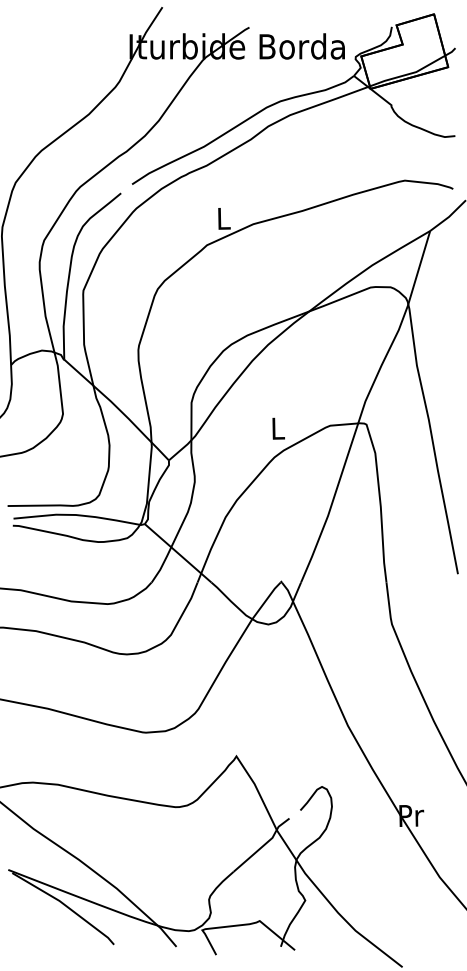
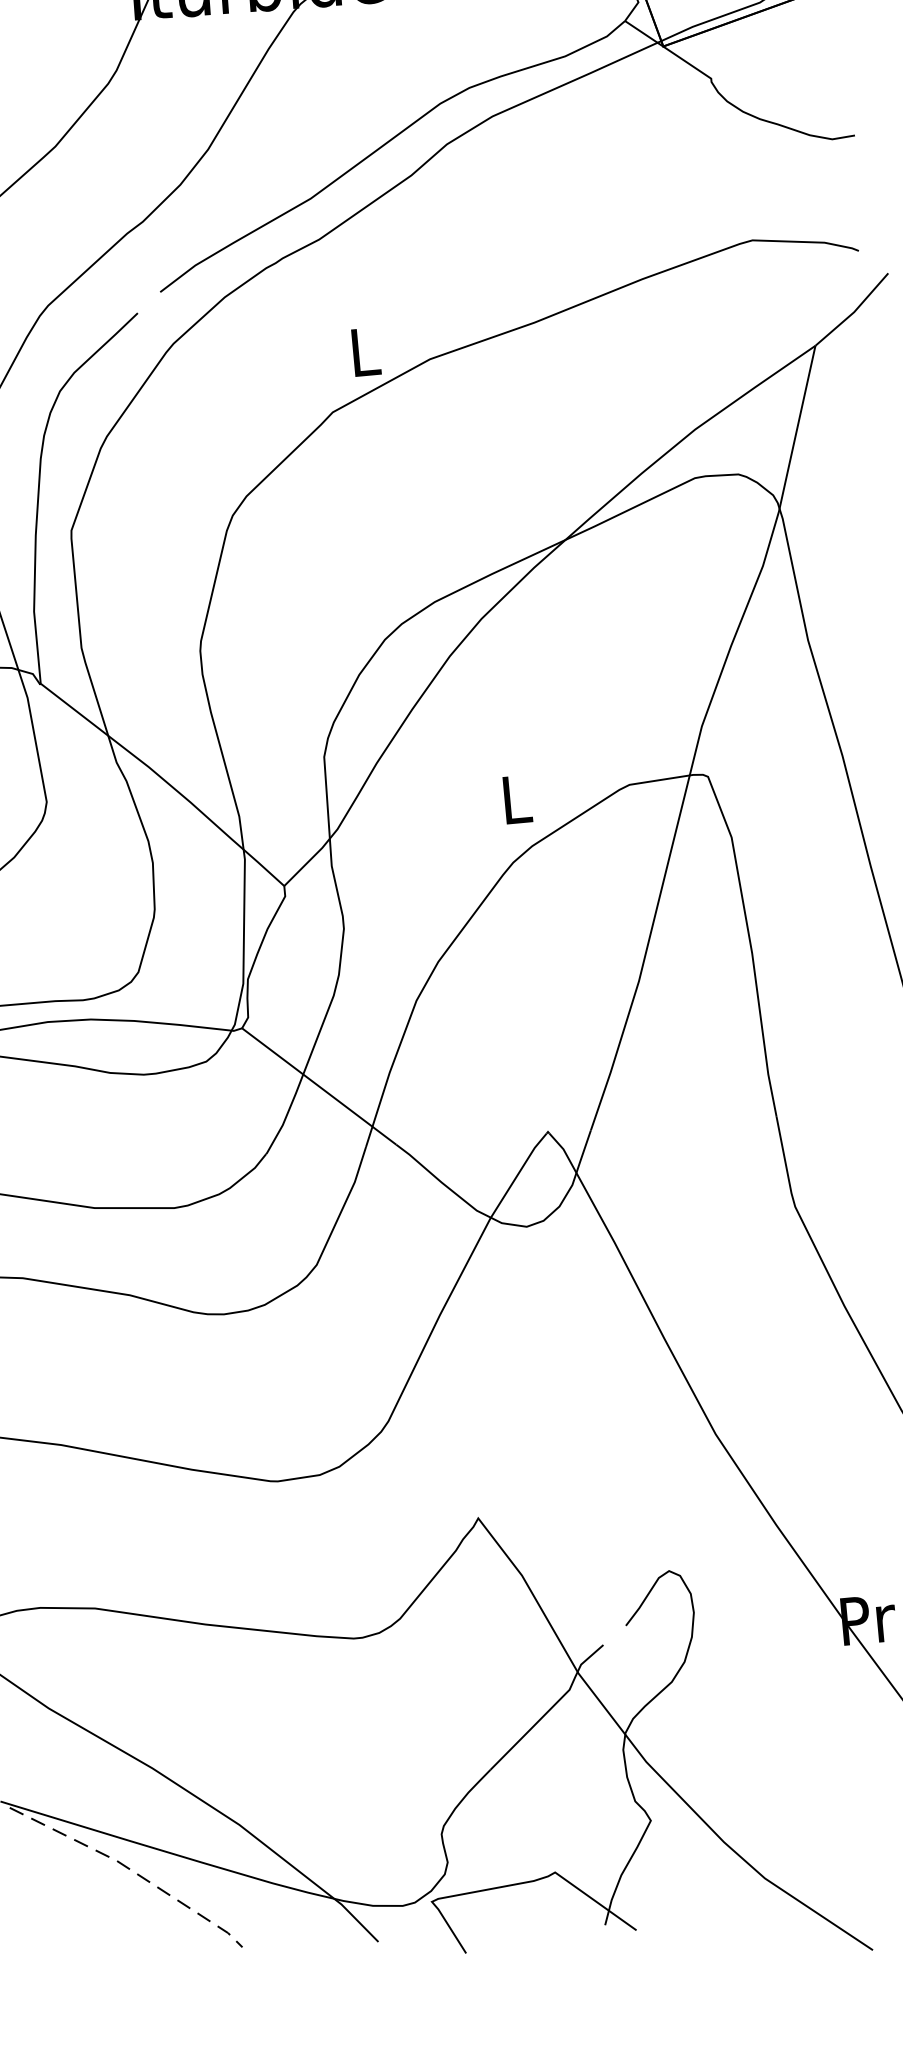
line: (65, 905) -> (130, 1869), solid -> dashed

